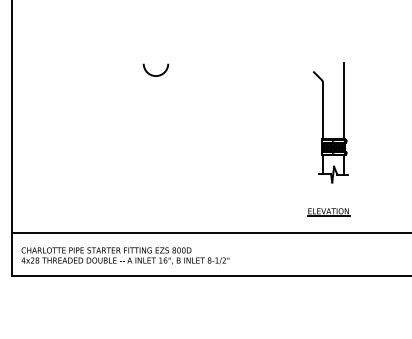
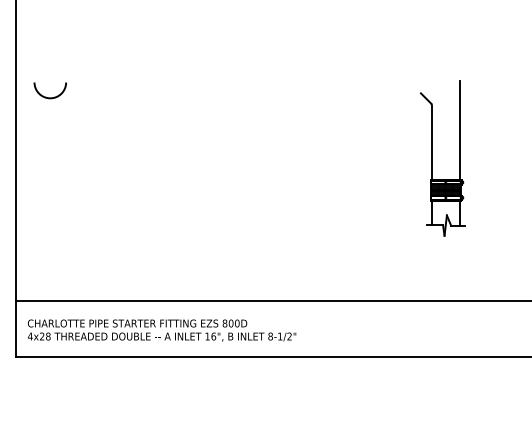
arc: (153, 74) -> (47, 96), moved
part: (323, 122) -> (433, 158), moved
part: (328, 212) -> (424, 274), removed

